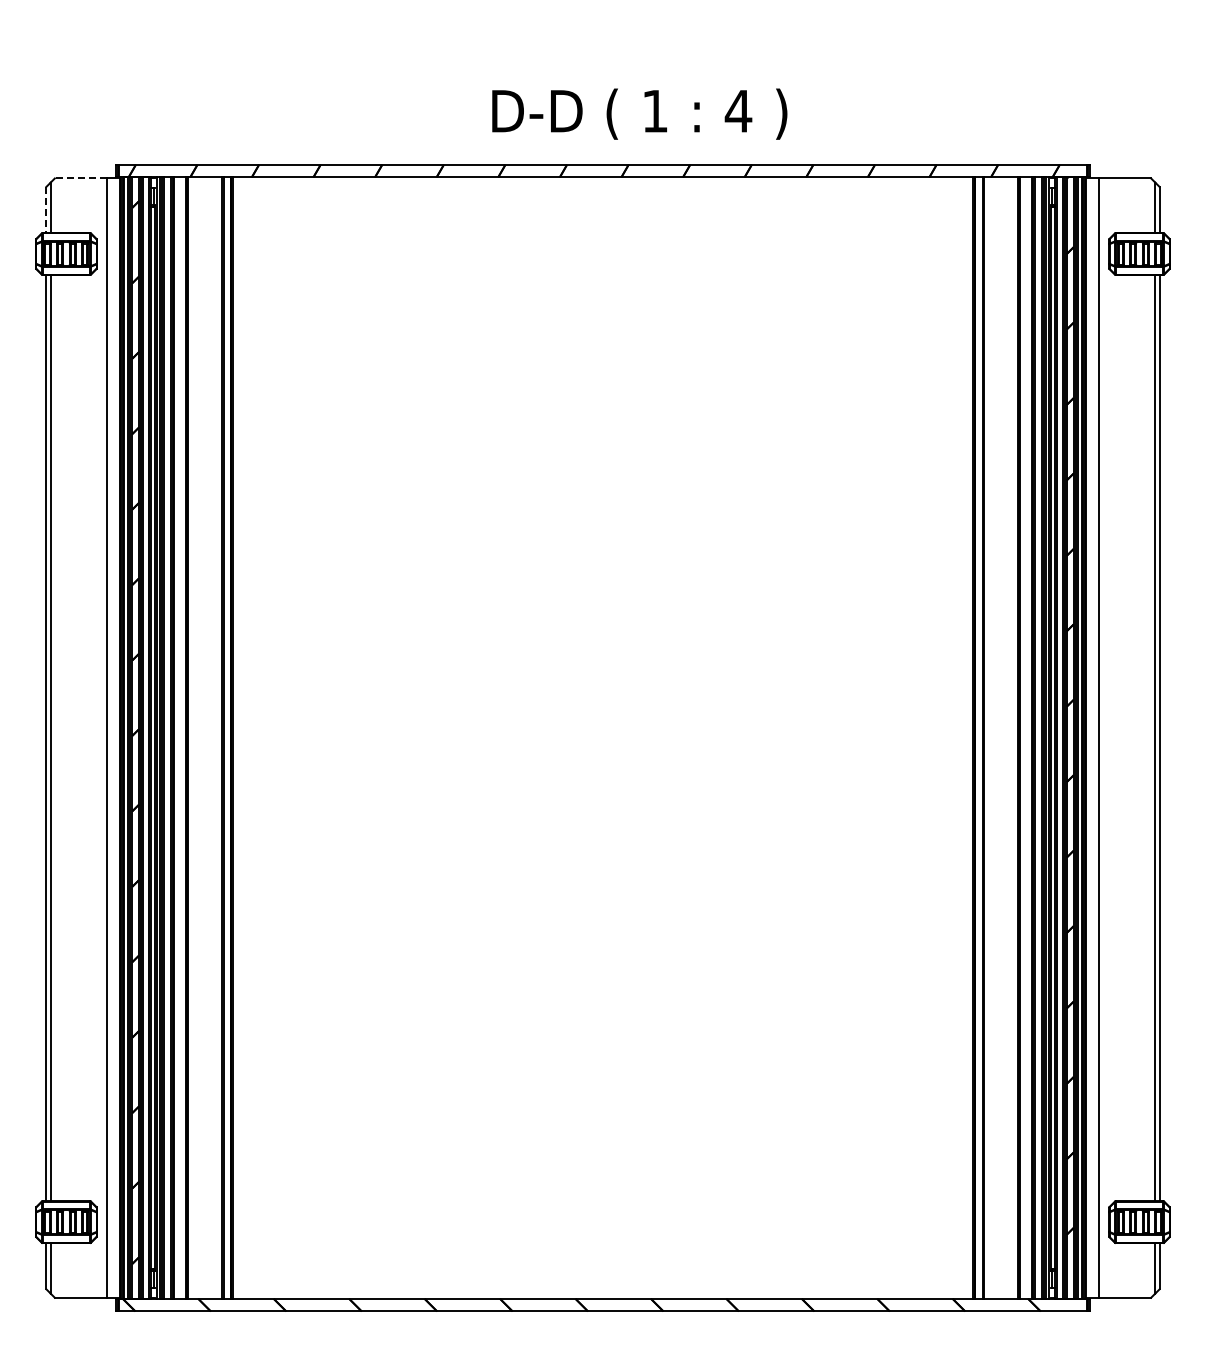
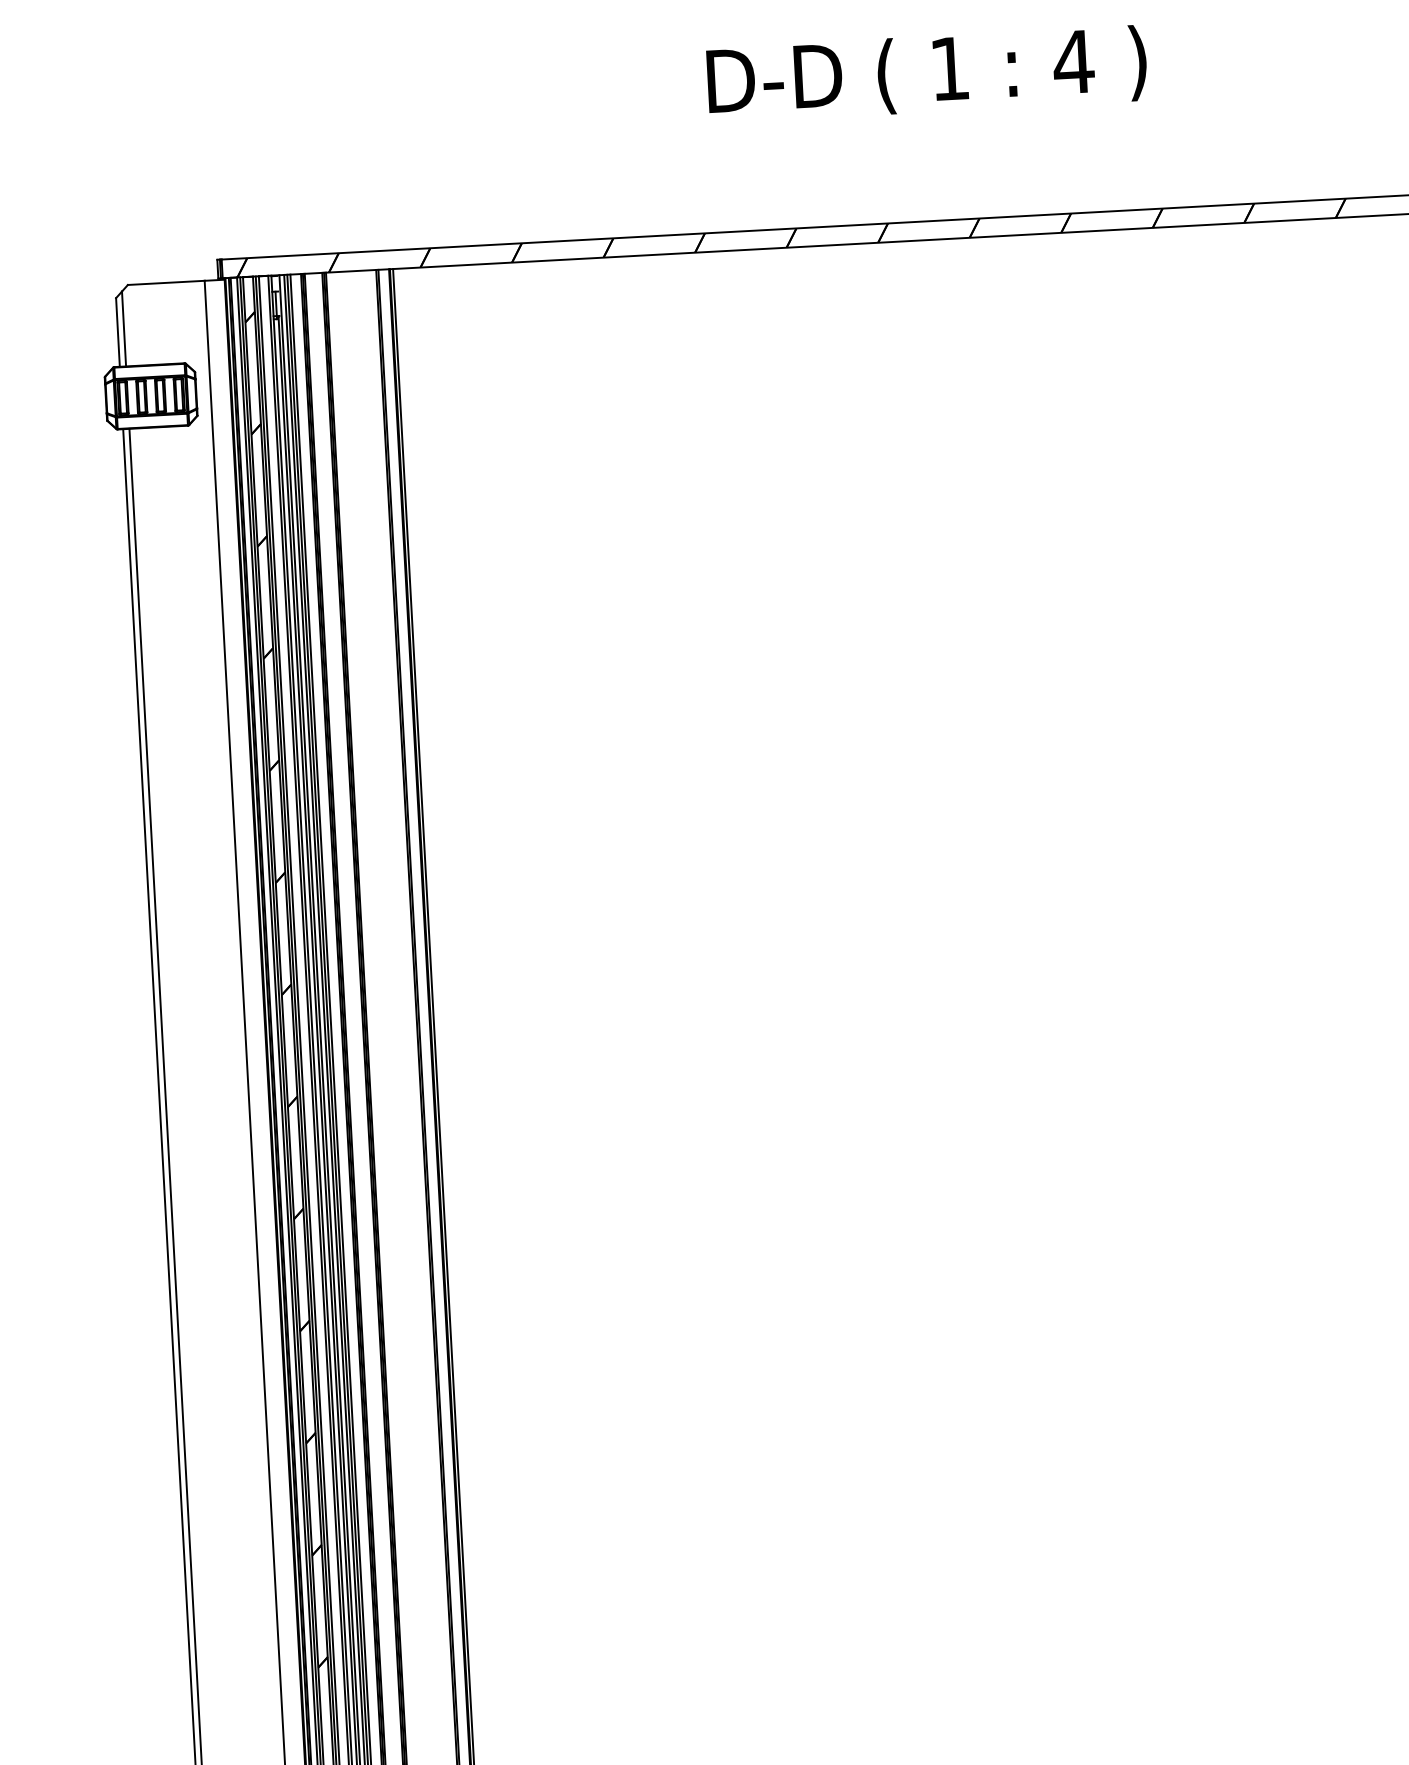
text: (639, 113) -> (926, 73), moved
line: (80, 178) -> (166, 283), dashed -> solid
line: (46, 210) -> (118, 333), dashed -> solid

